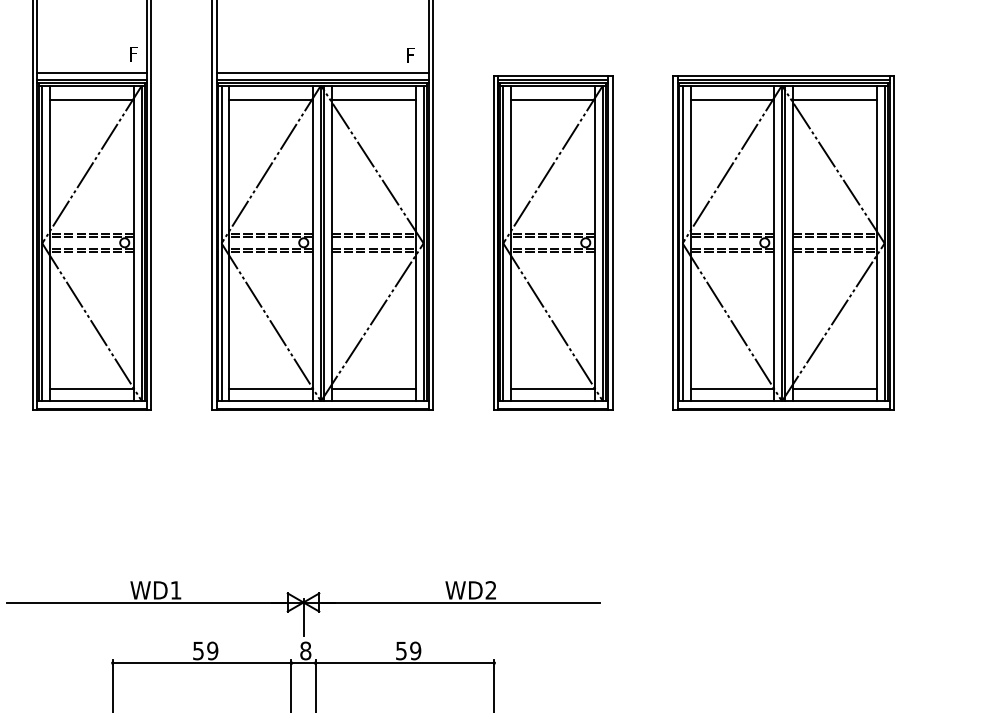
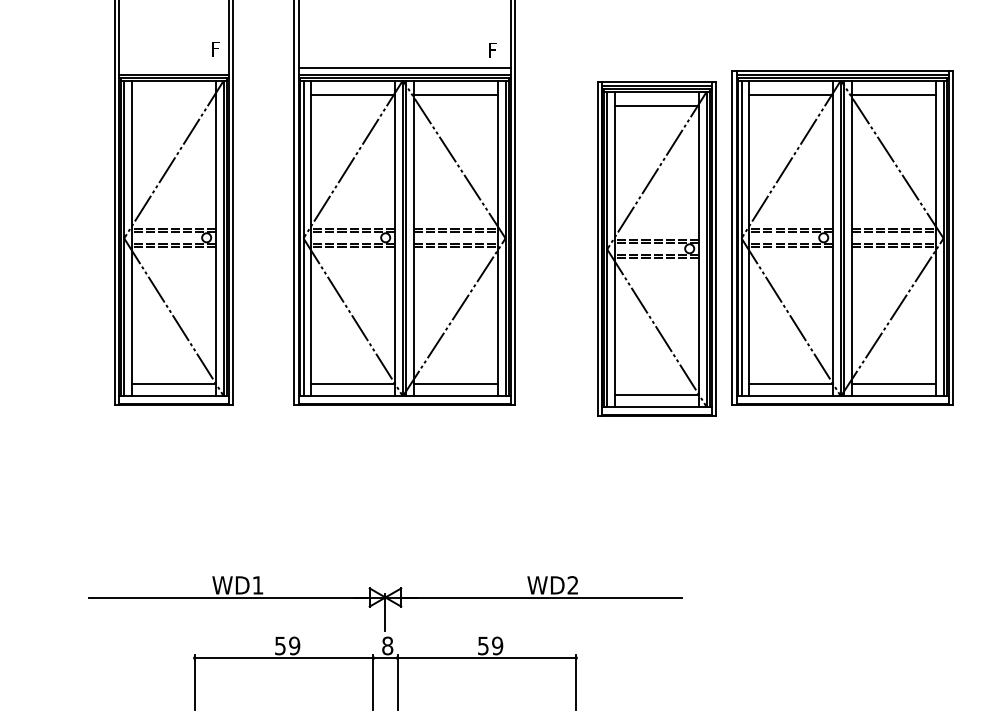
line: (91, 72) -> (173, 67), removed
line: (92, 100) -> (174, 95), removed
part: (552, 242) -> (656, 248), moved
part: (783, 242) -> (842, 237), moved

